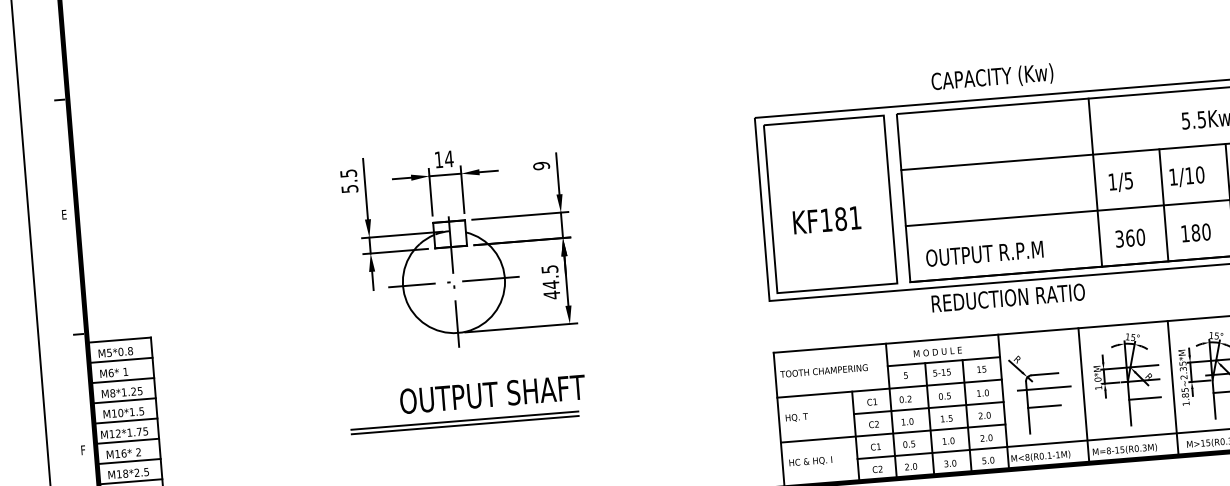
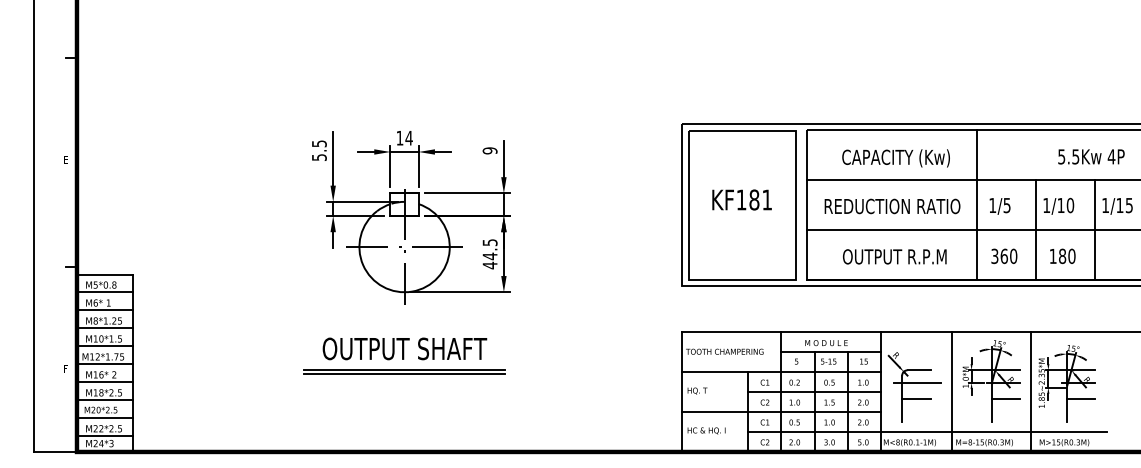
text: (991, 78) -> (895, 158), moved
text: (826, 219) -> (741, 199), moved
text: (984, 253) -> (894, 256), moved
text: (1008, 298) -> (892, 206), moved
text: (492, 393) -> (404, 348), moved

